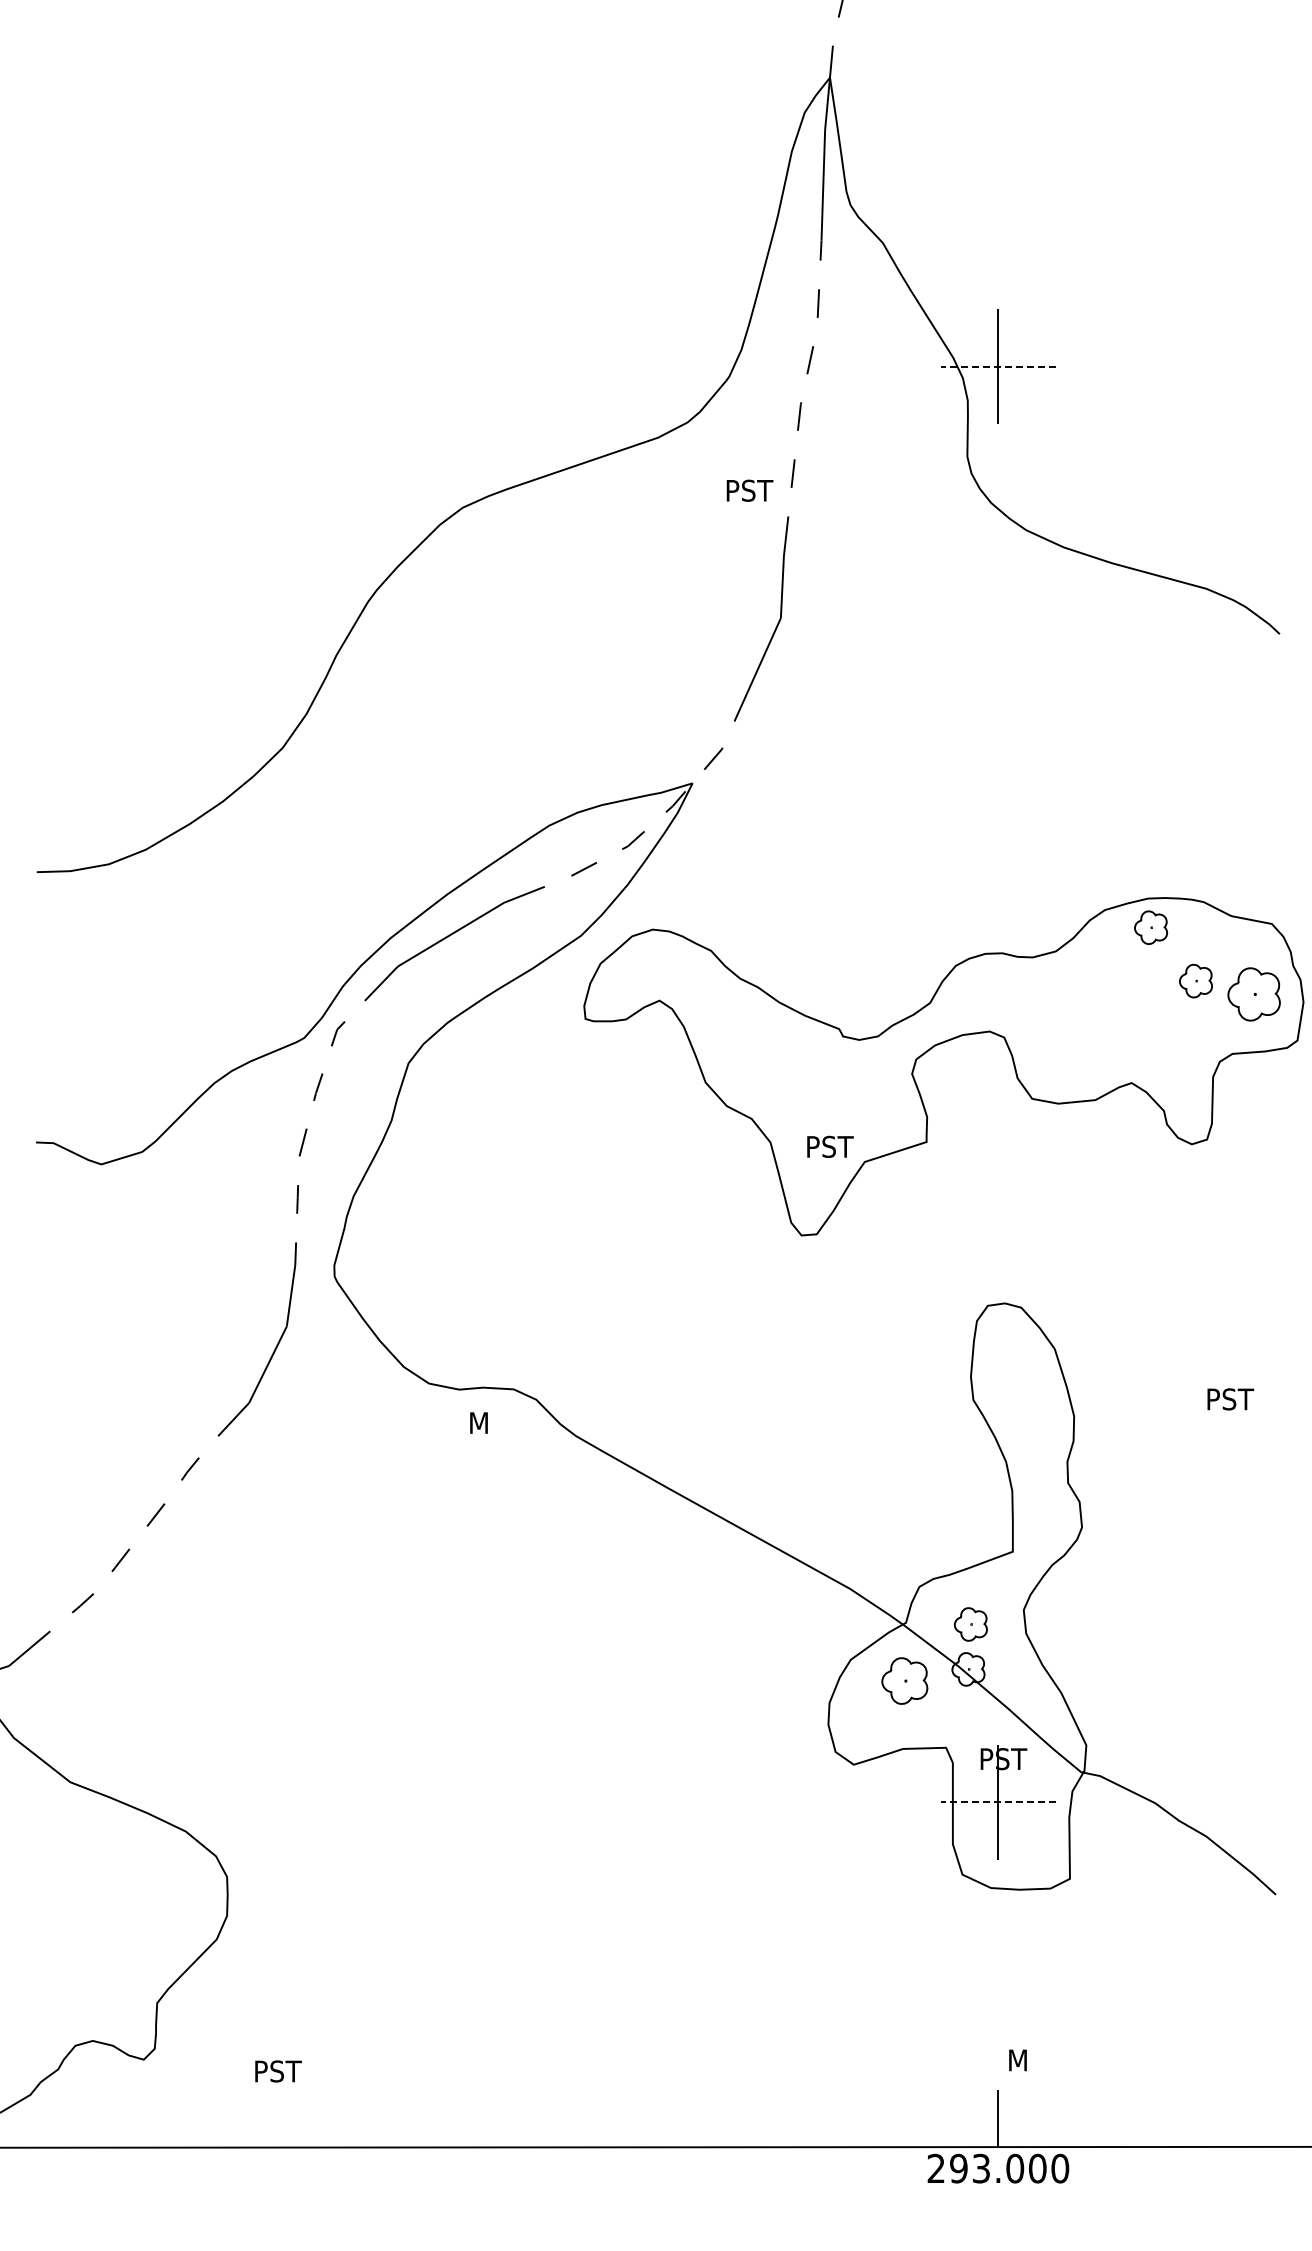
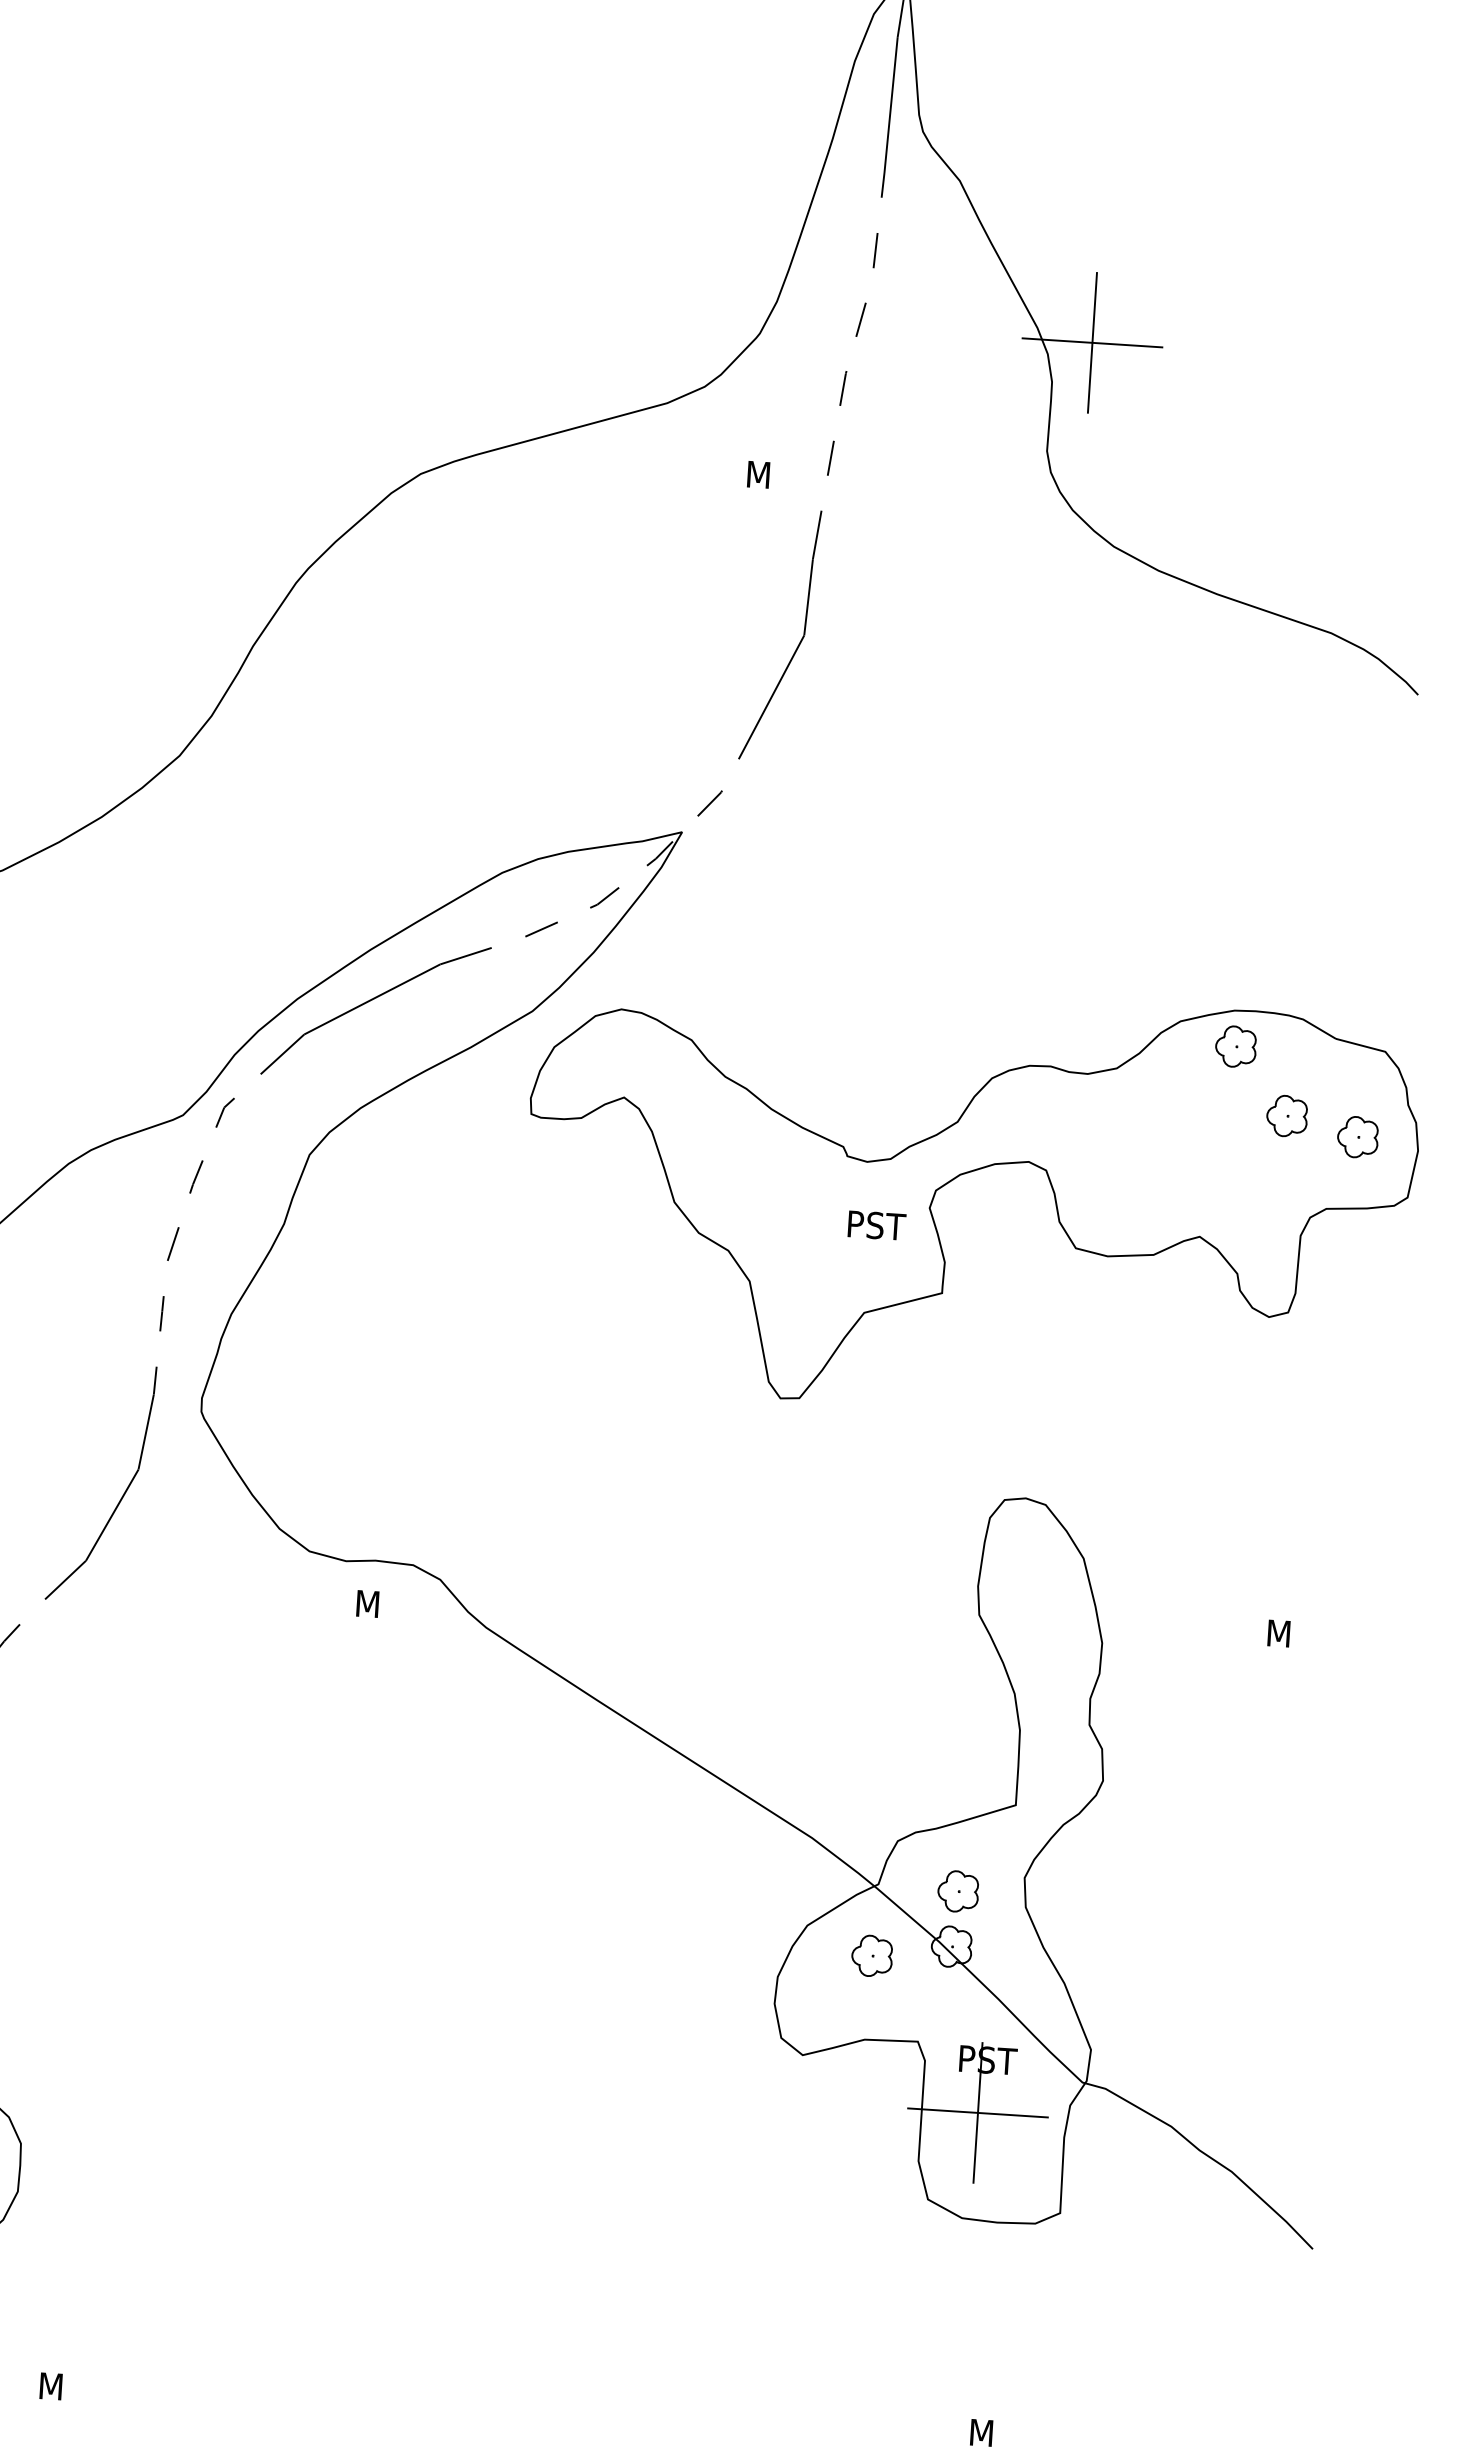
line: (997, 366) -> (1091, 342), dashed -> solid
text: (751, 490) -> (778, 475), PST -> M
part: (1254, 994) -> (1358, 1137), size x0.62
text: (830, 1146) -> (877, 1225), moved
text: (1232, 1399) -> (1298, 1635), PST -> M
part: (904, 1680) -> (871, 1955), size x0.71
line: (997, 1802) -> (976, 2113), dashed -> solid
text: (279, 2071) -> (70, 2387), PST -> M

